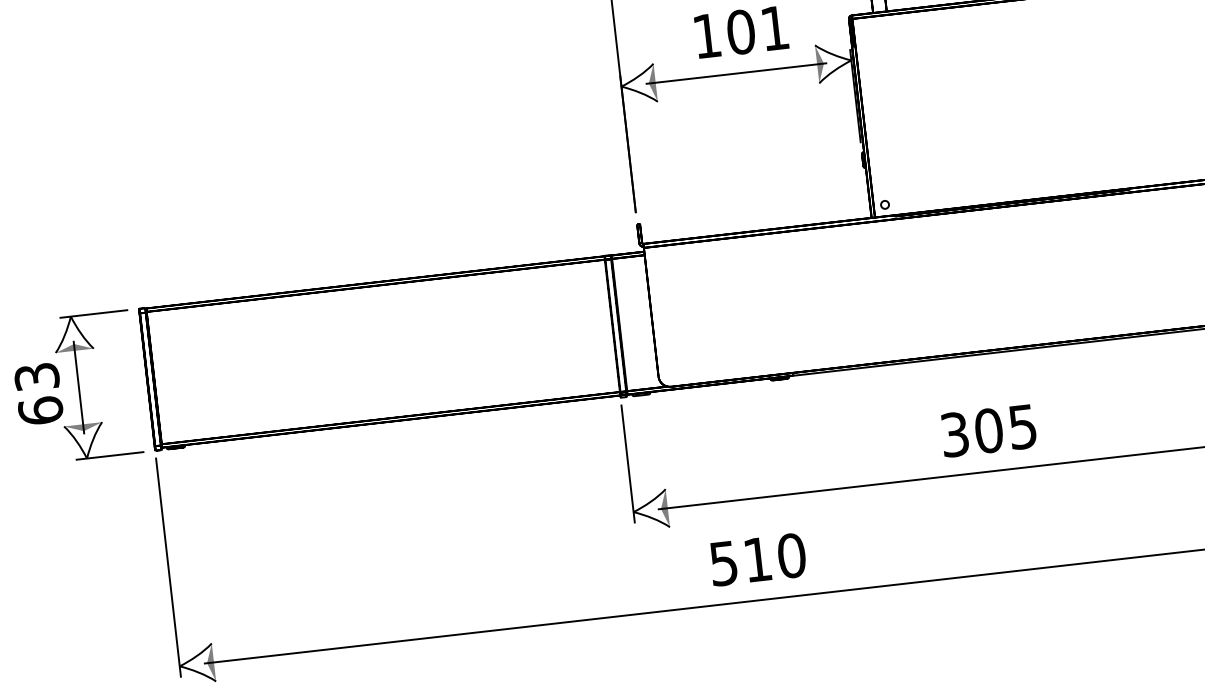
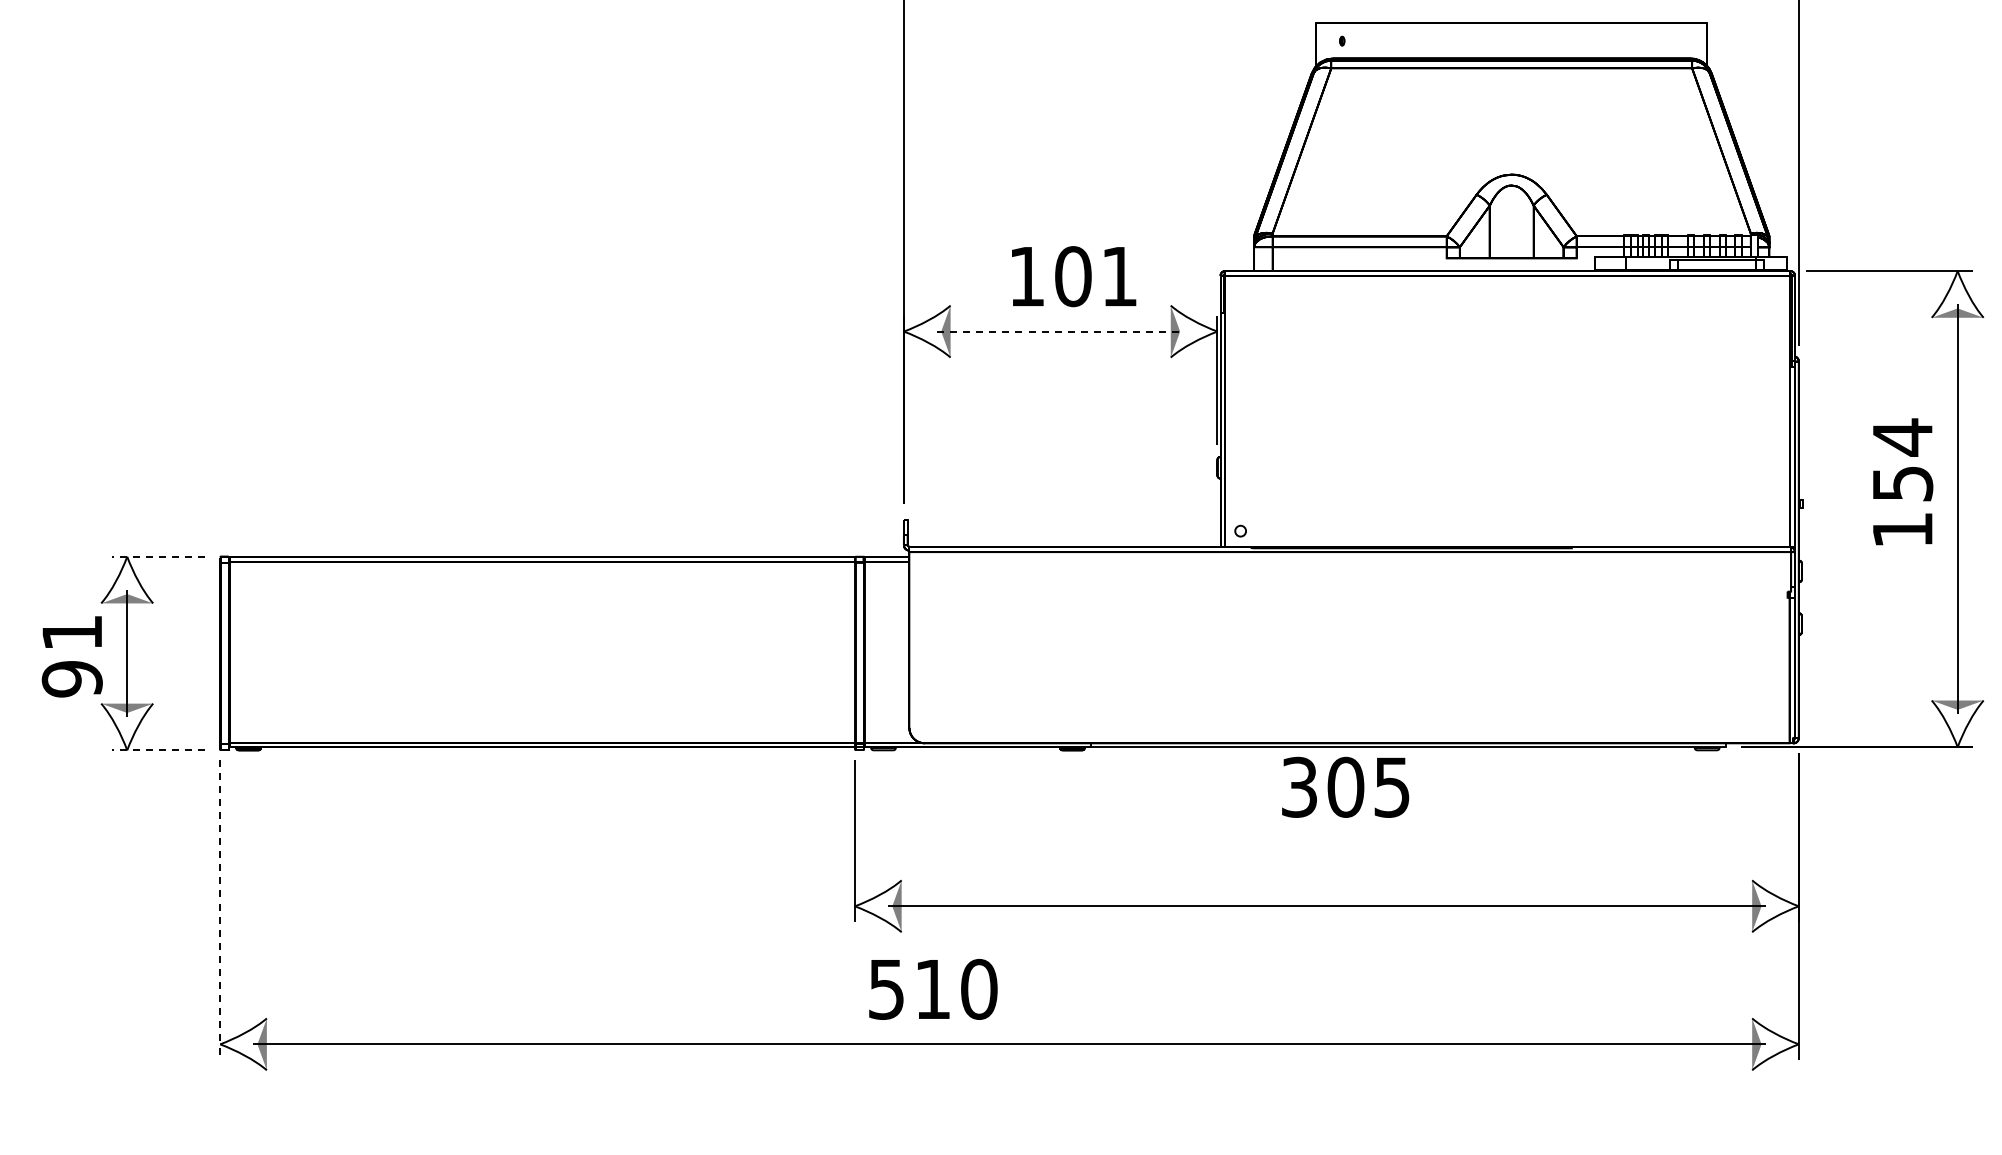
line: (736, 73) -> (1060, 331), solid -> dashed
line: (93, 313) -> (158, 556), solid -> dashed
text: (38, 394) -> (71, 656), 63 -> 91
text: (988, 430) -> (1345, 786), moved
line: (109, 456) -> (158, 750), solid -> dashed
text: (758, 559) -> (933, 989), moved
line: (168, 568) -> (220, 910), solid -> dashed

